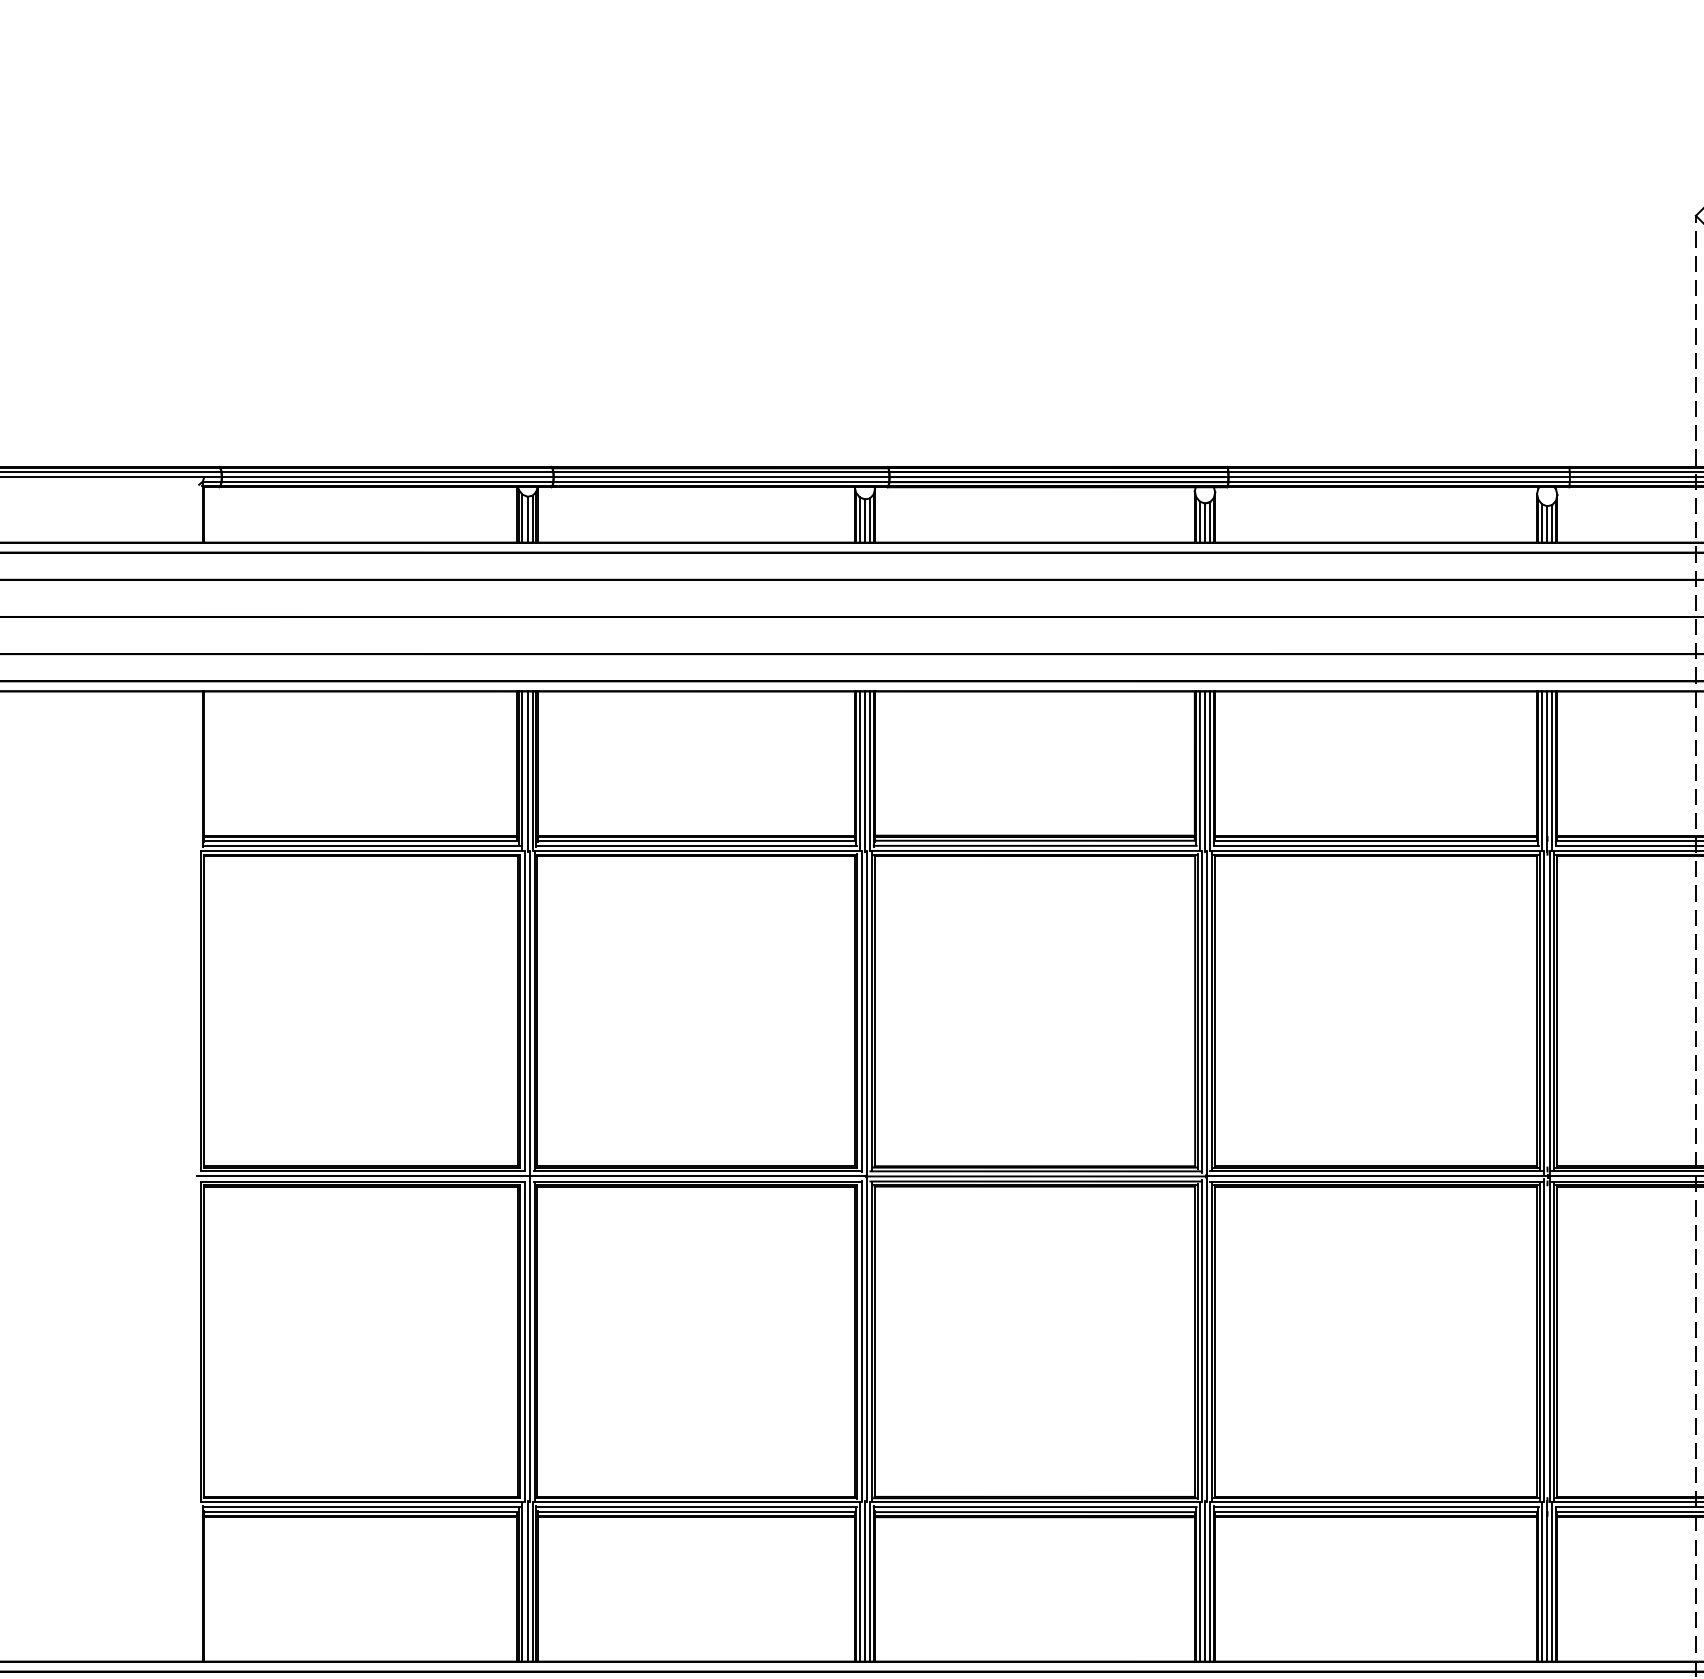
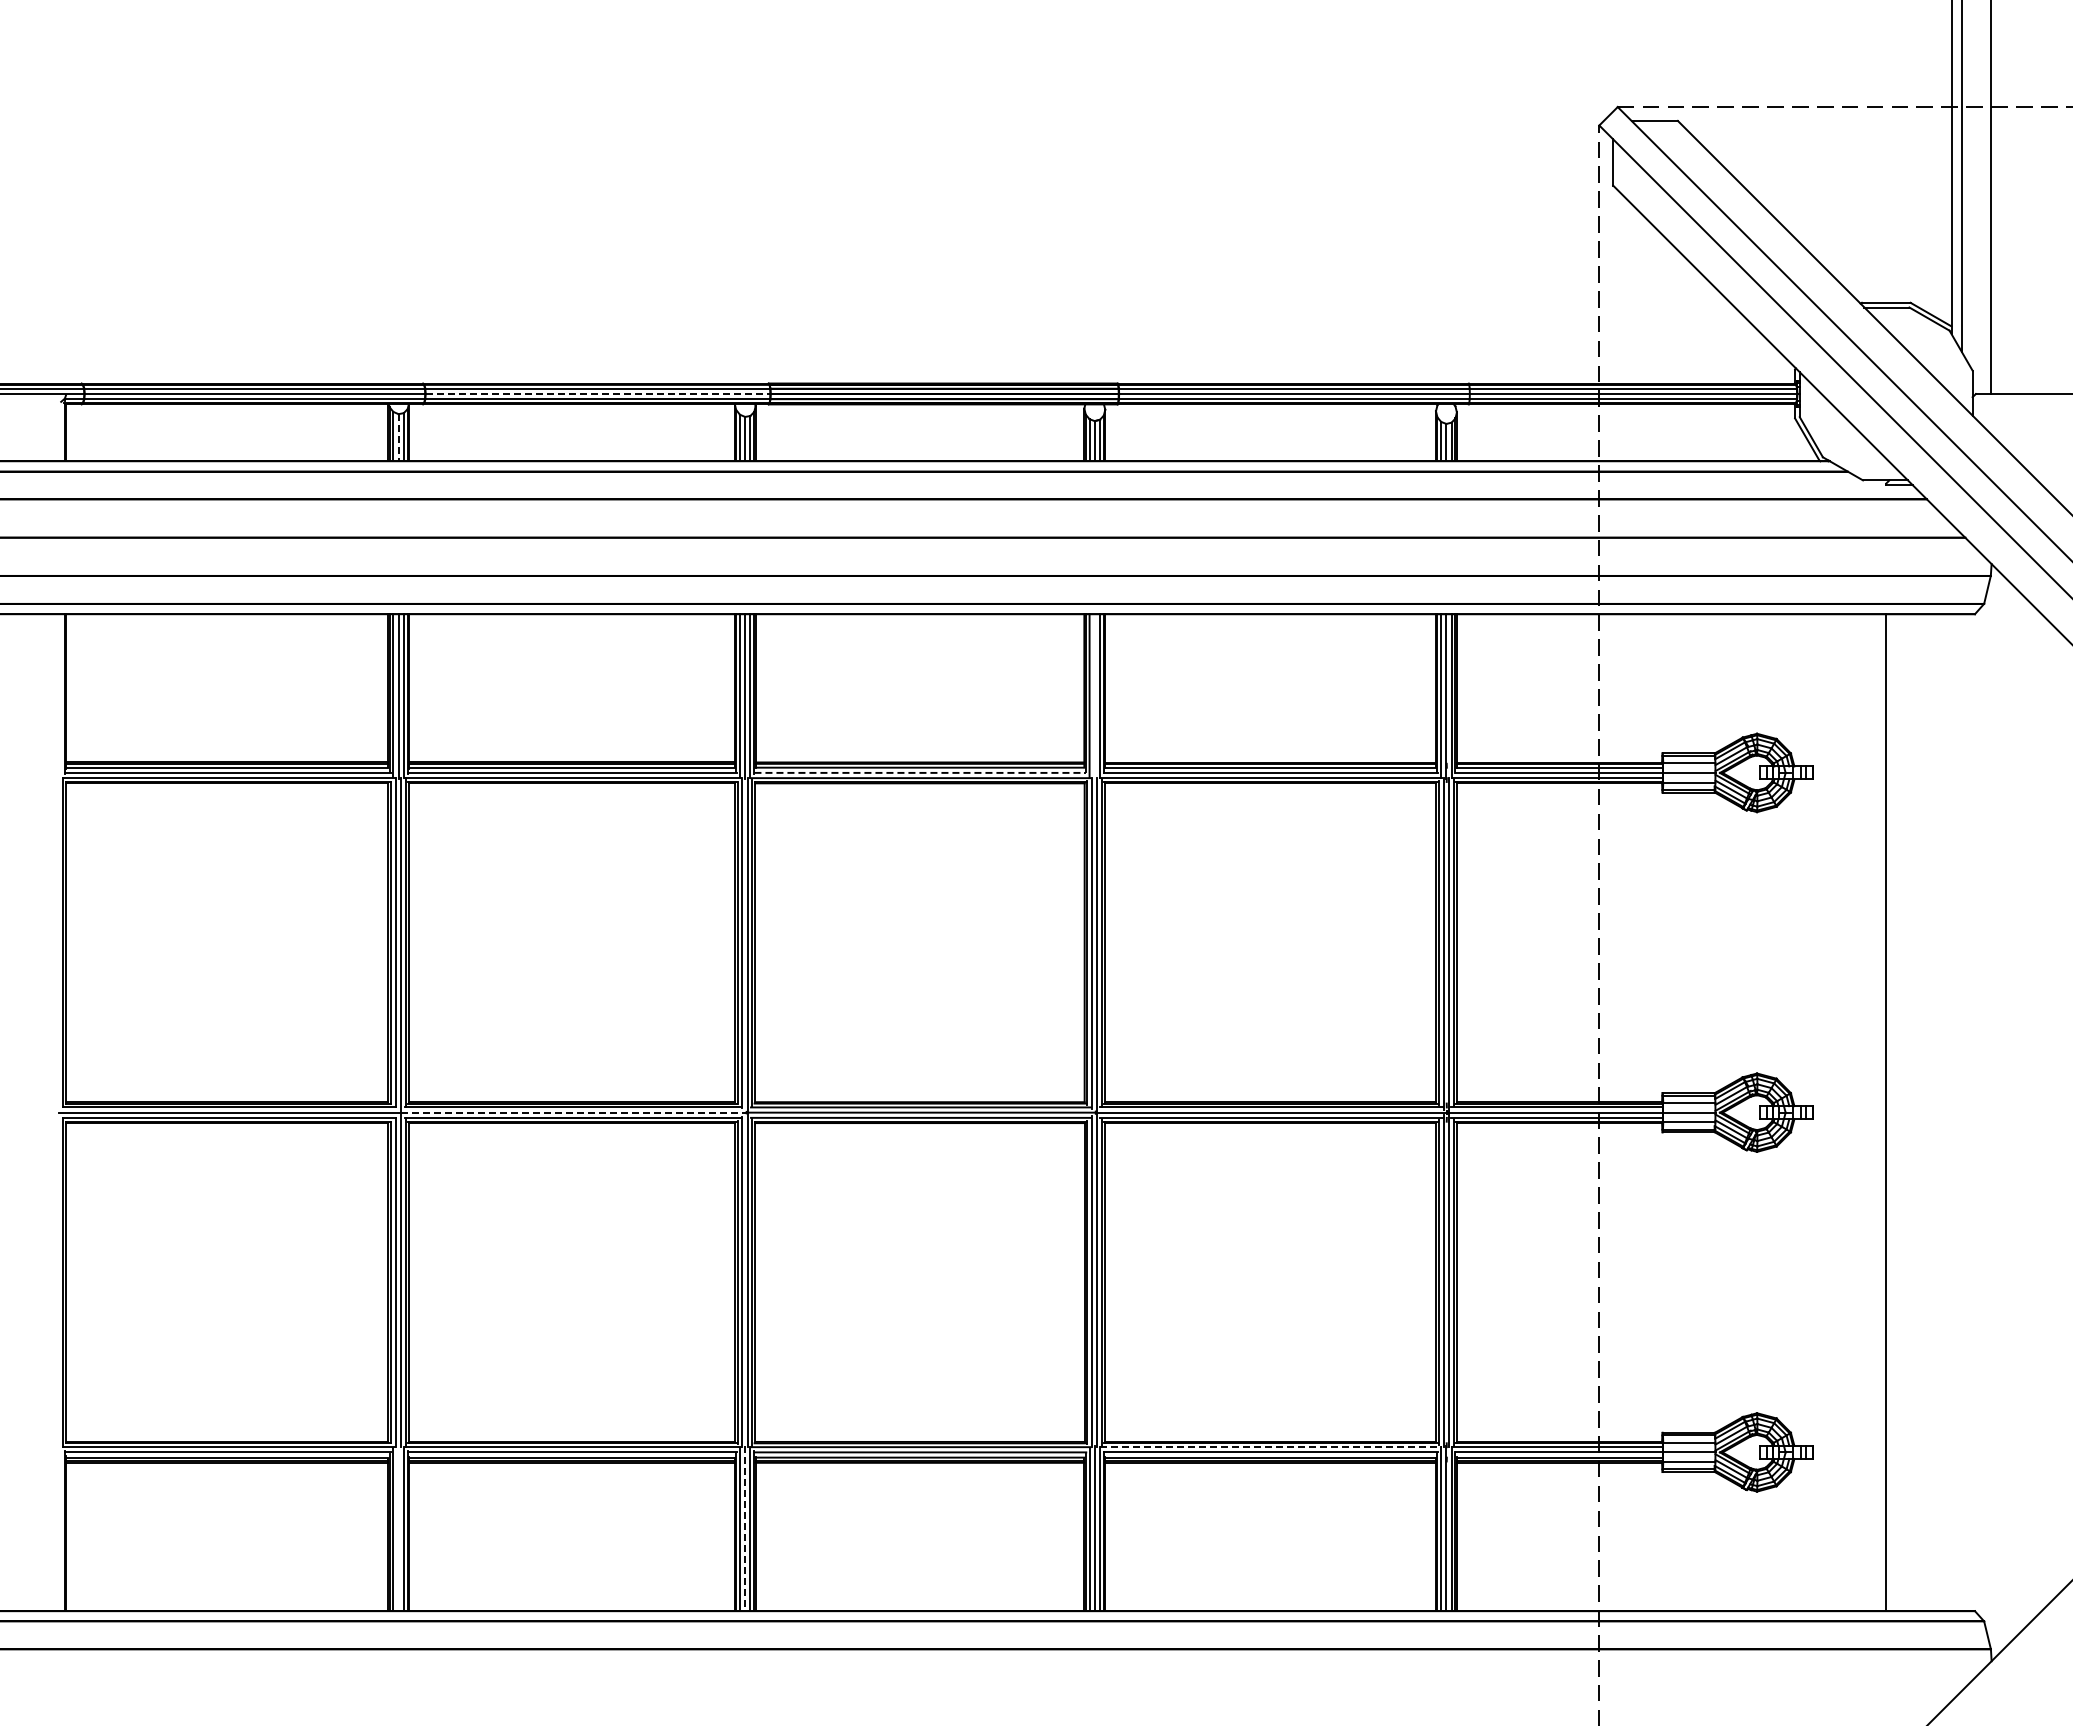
line: (722, 476) -> (598, 393), solid -> dashed
line: (527, 519) -> (398, 437), solid -> dashed
line: (1204, 771) -> (1094, 696), removed
line: (1035, 845) -> (920, 772), solid -> dashed
line: (698, 1176) -> (574, 1112), solid -> dashed
line: (1376, 1502) -> (1271, 1447), solid -> dashed
line: (527, 1581) -> (398, 1528), removed
line: (865, 1581) -> (745, 1528), solid -> dashed

